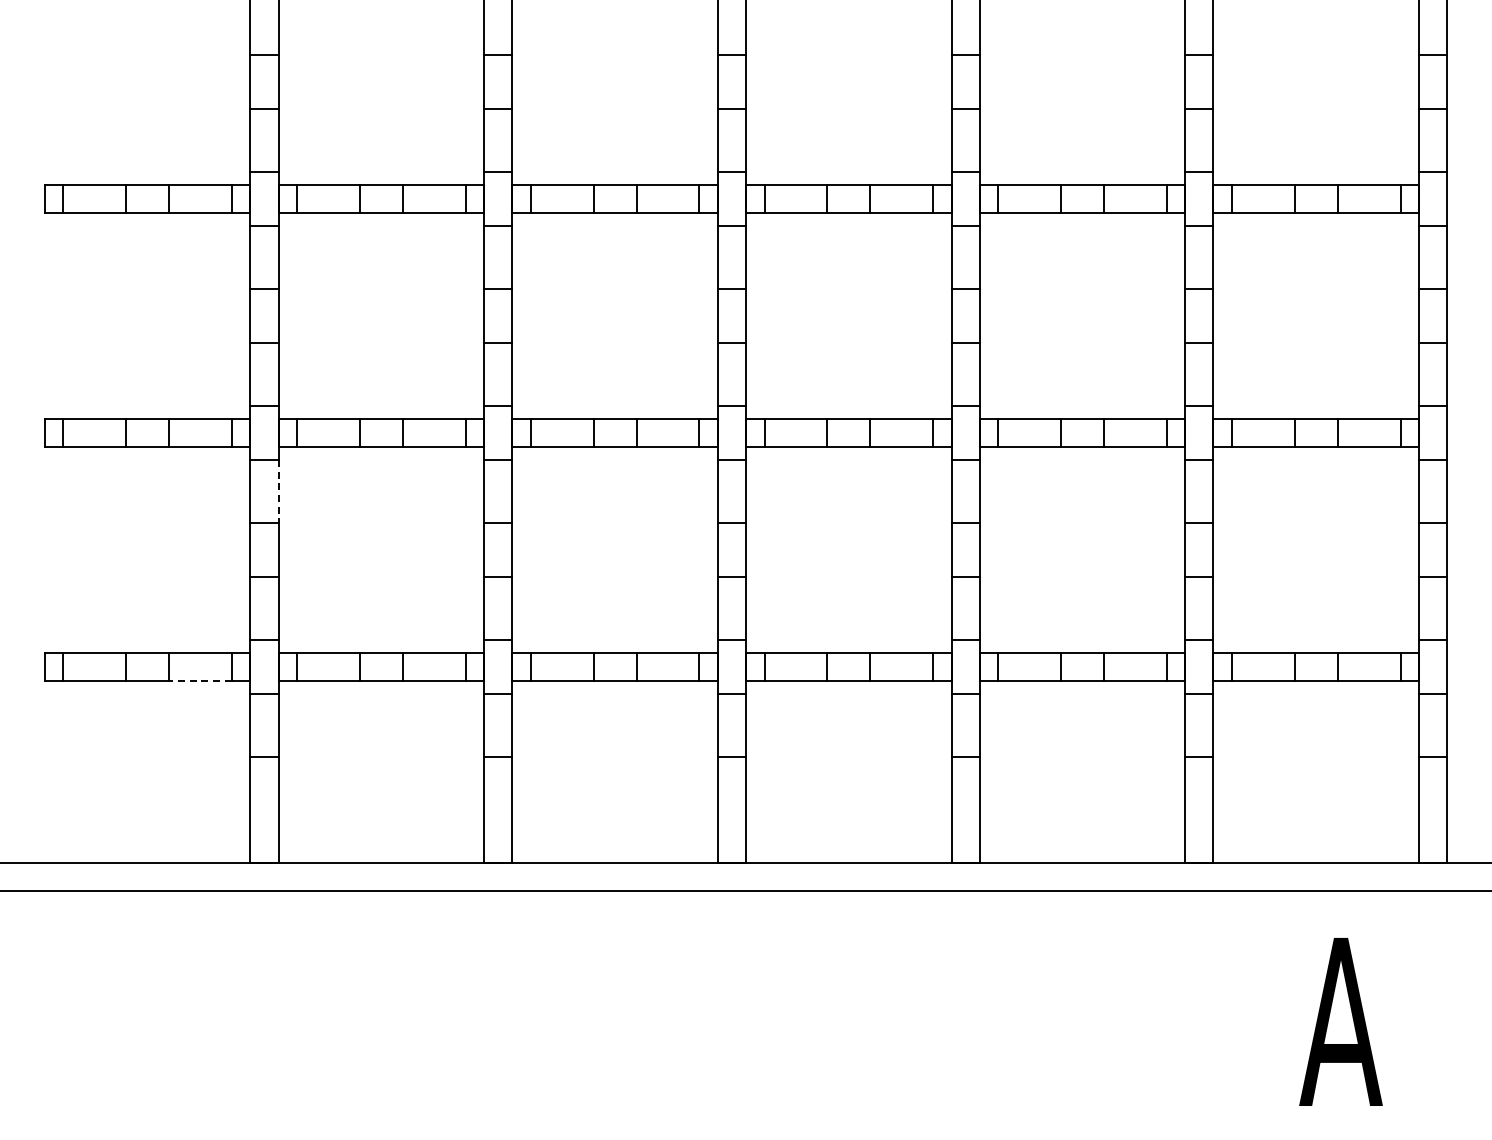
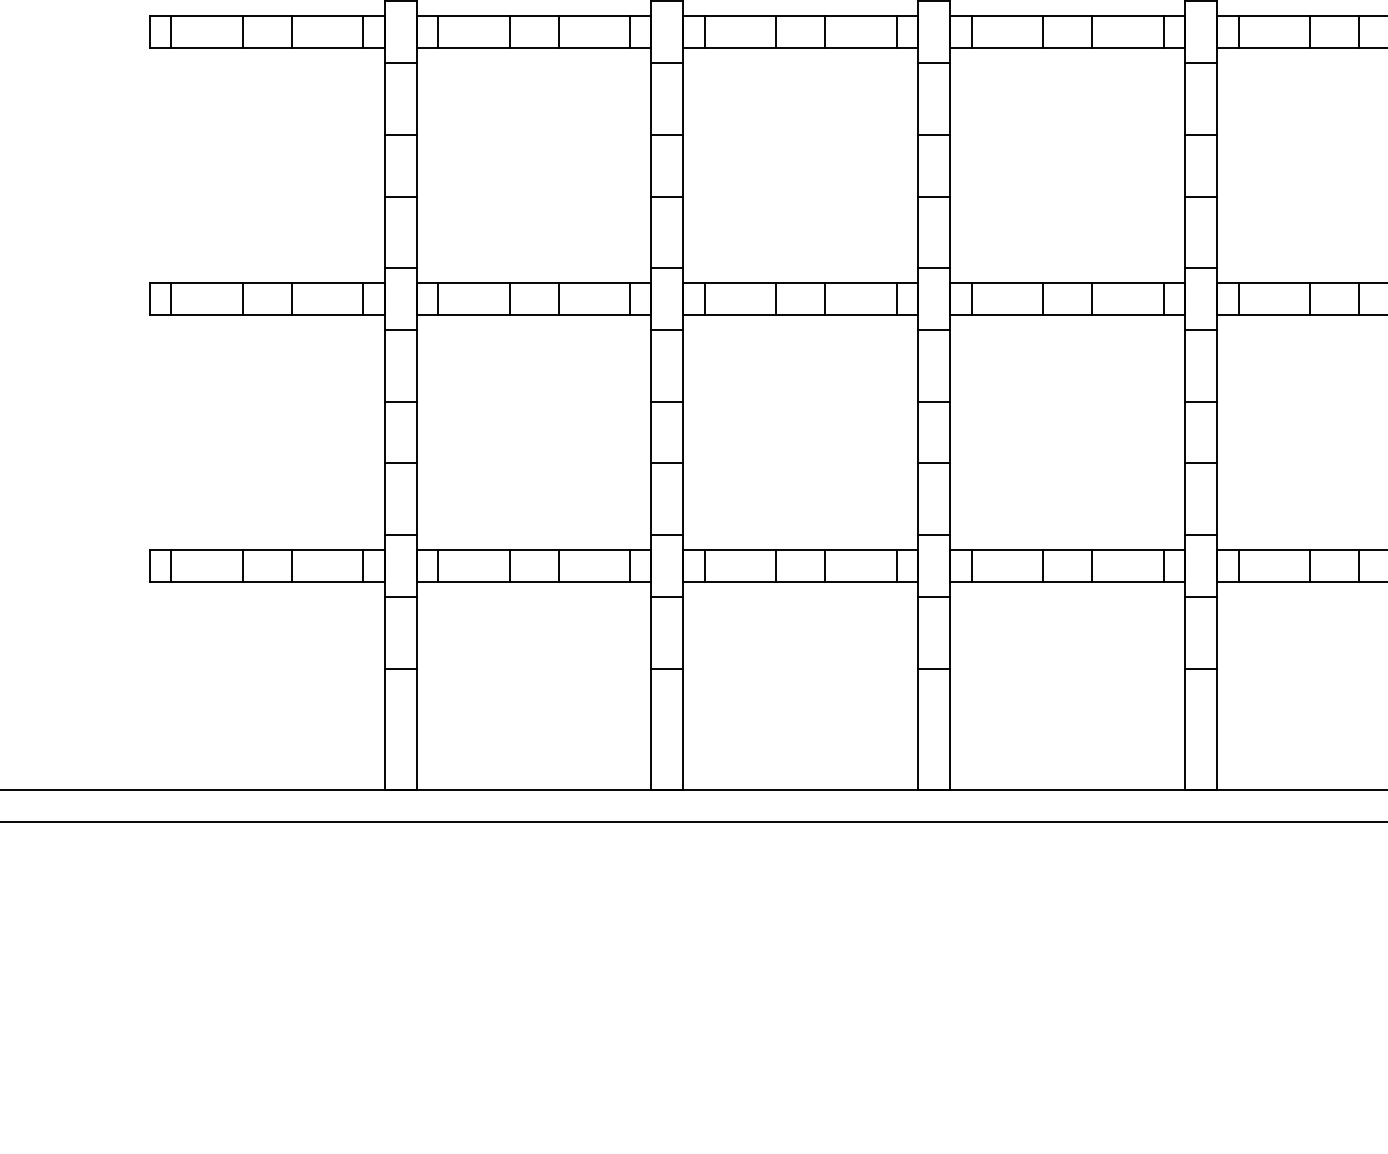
line: (278, 491) -> (416, 365), dashed -> solid
line: (199, 680) -> (326, 581), dashed -> solid

